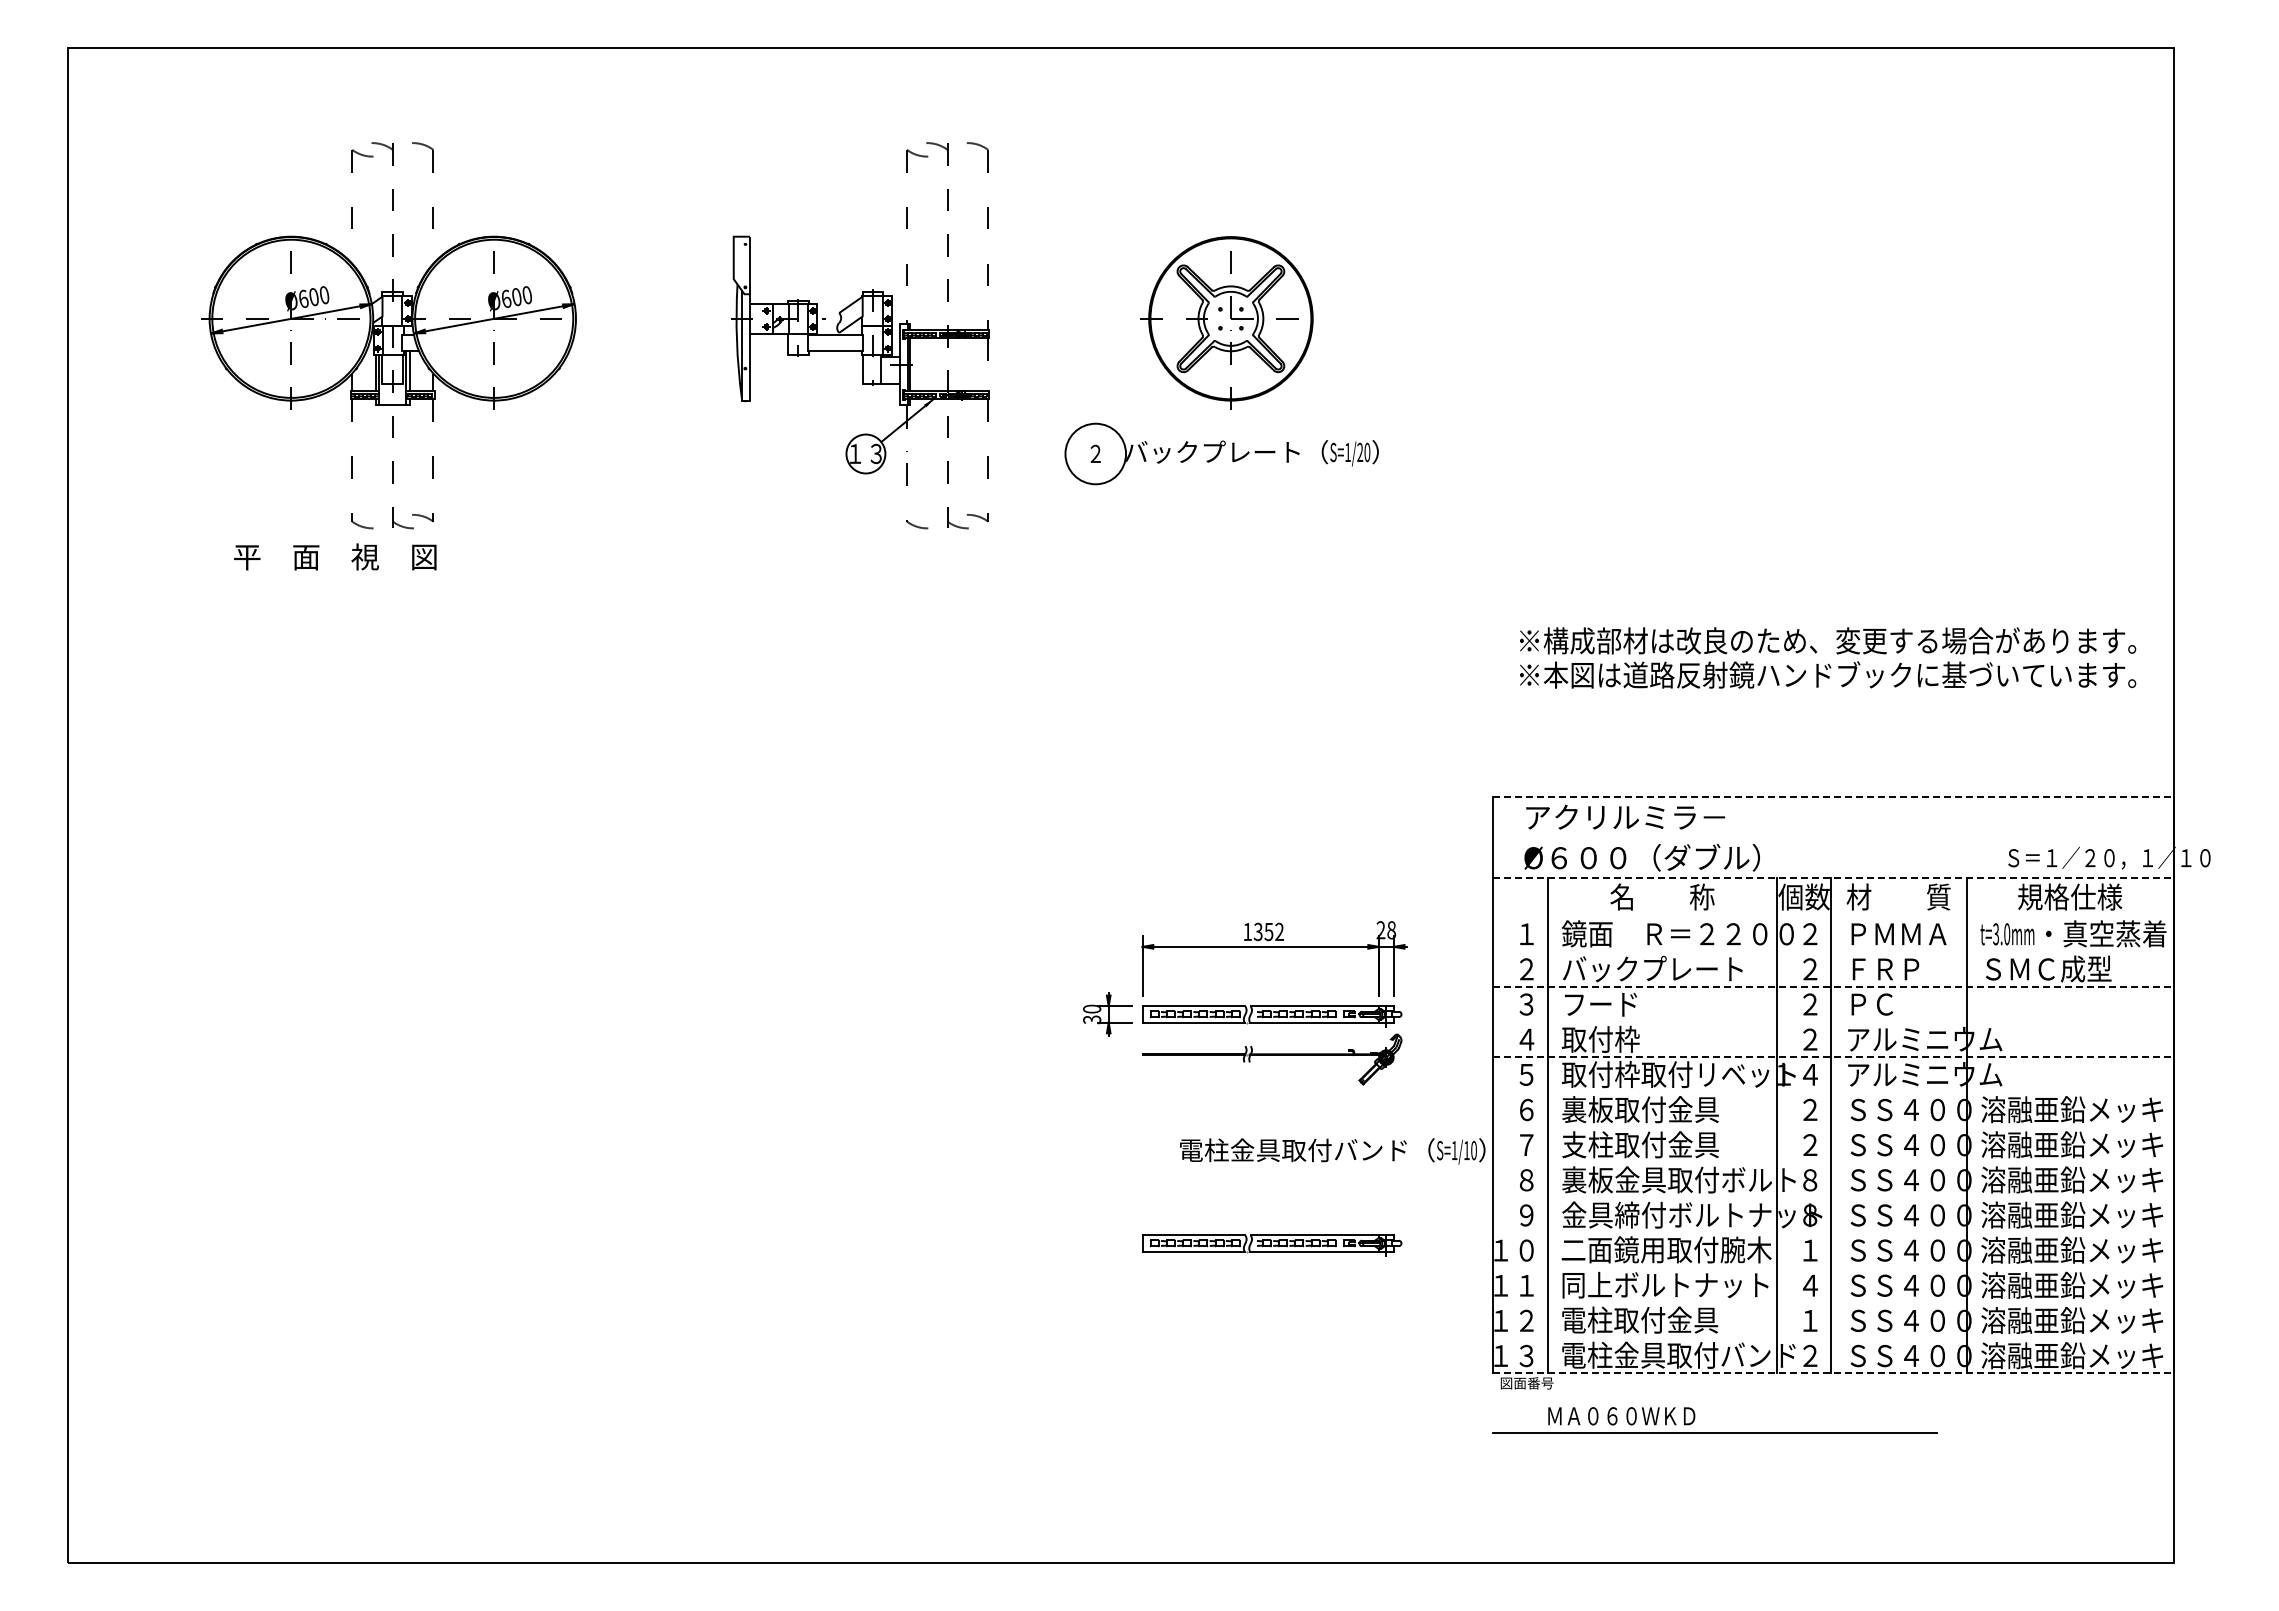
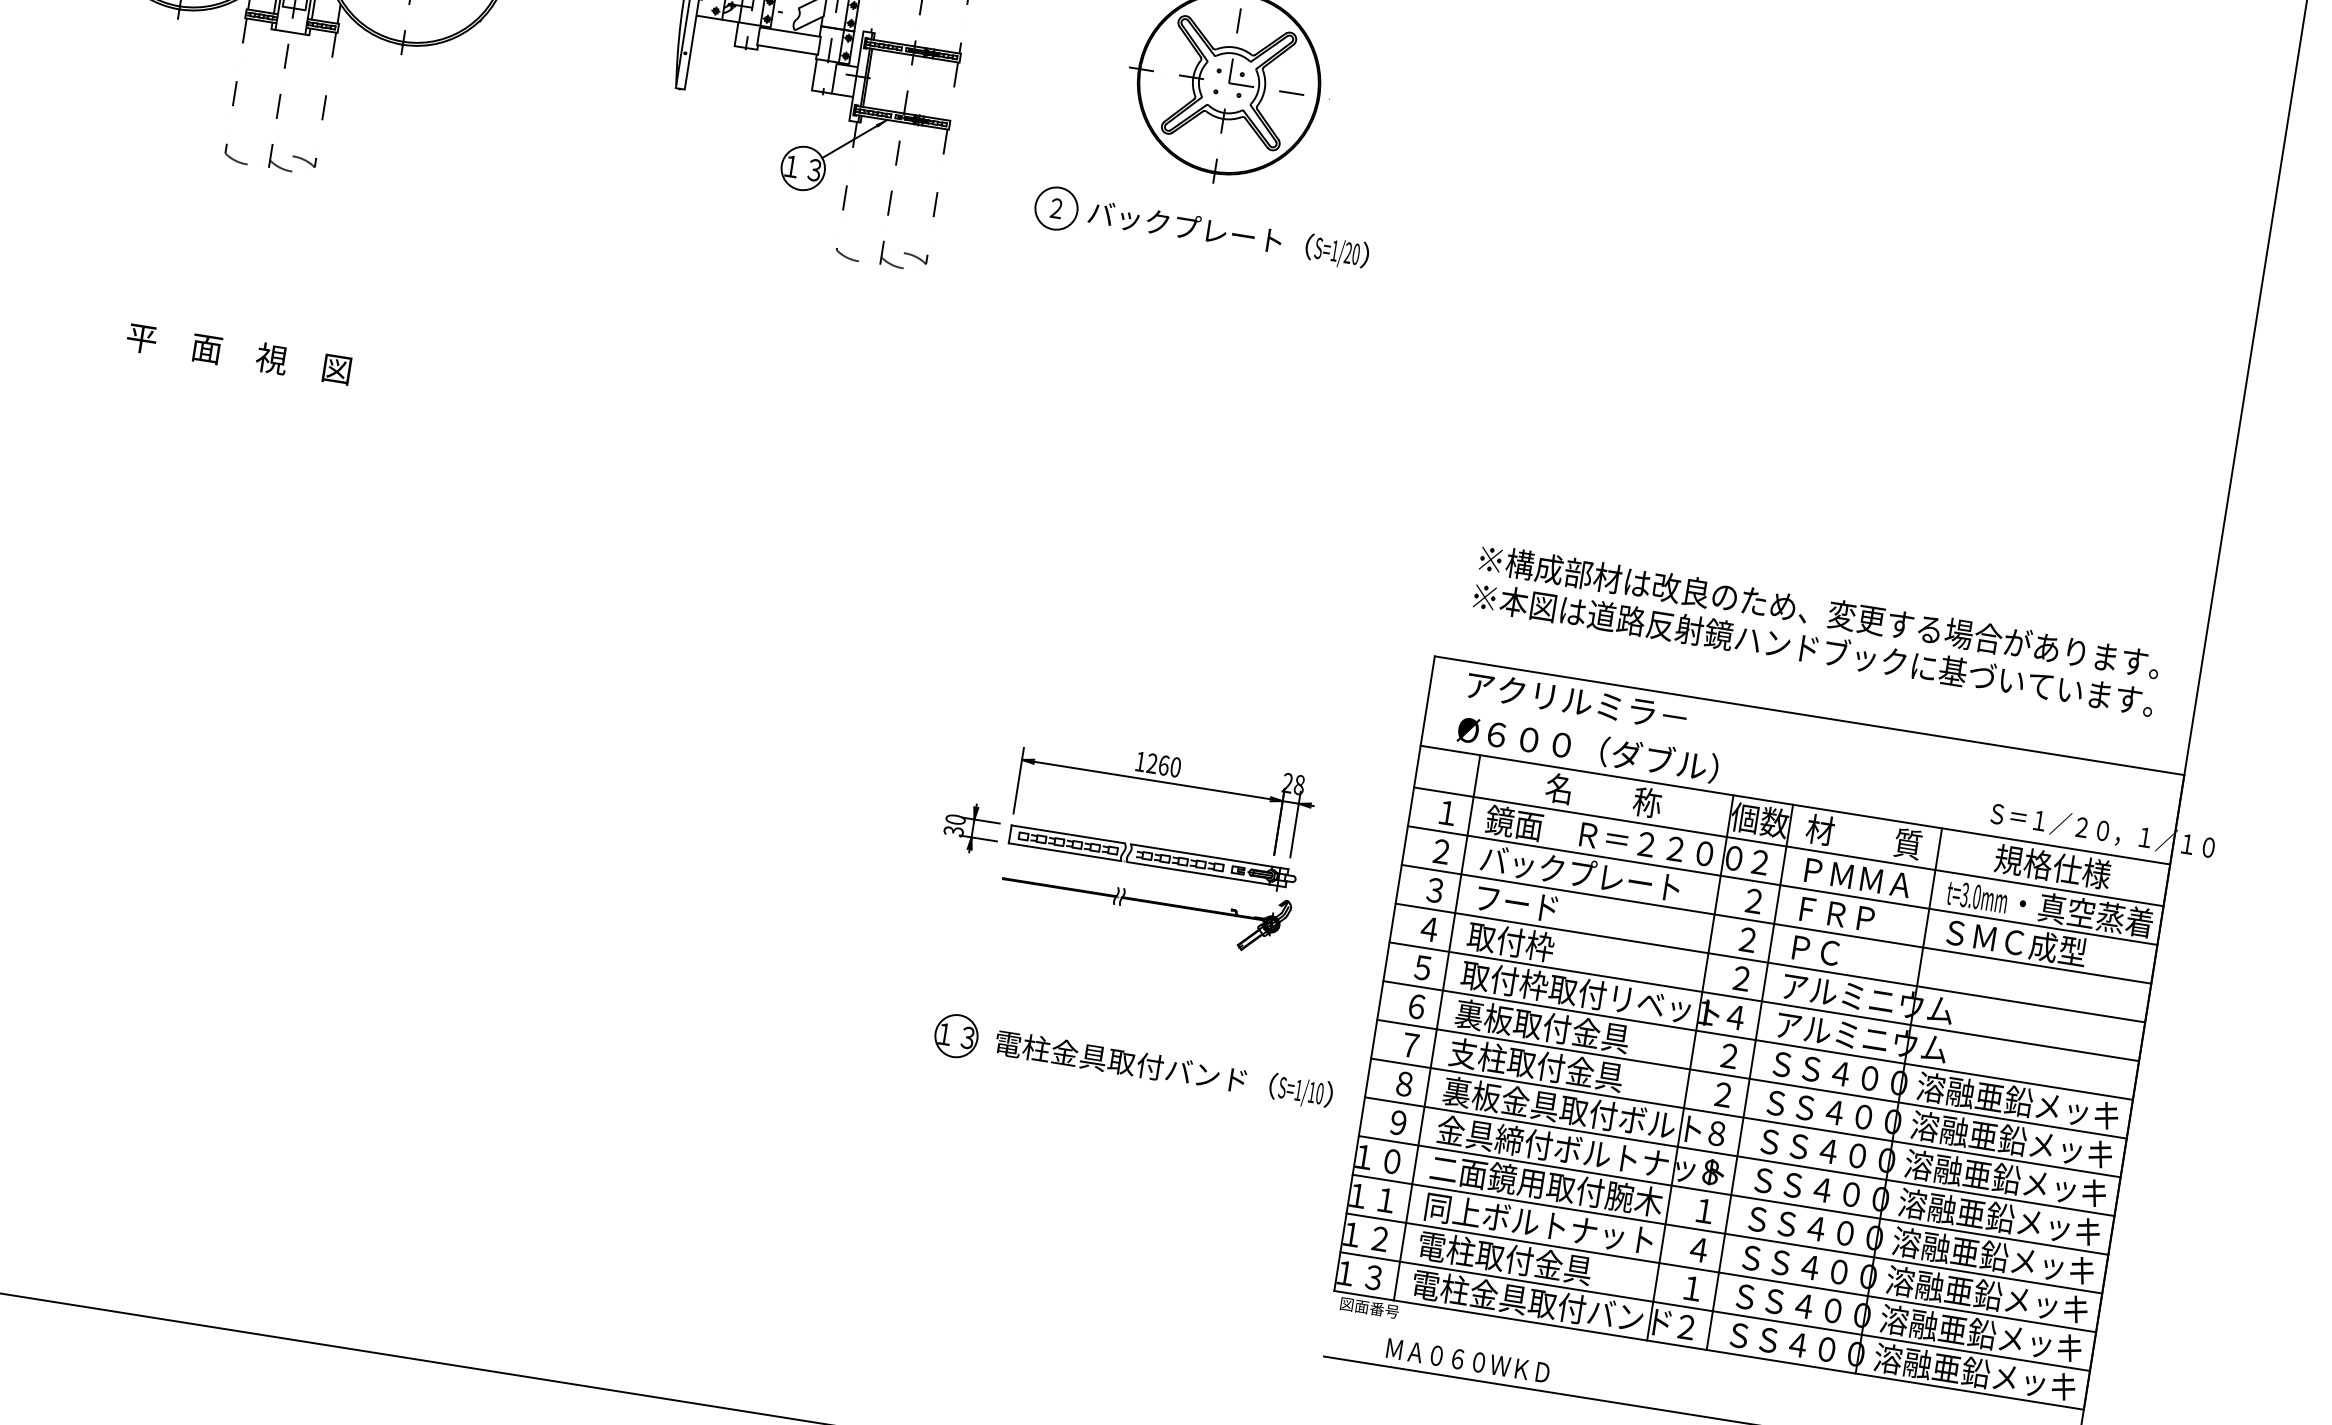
circle: (1095, 453) -> (1056, 207), size x0.62
text: (335, 556) -> (239, 353), moved
text: (1828, 657) -> (1817, 630), moved
line: (1834, 797) -> (1810, 716), dashed -> solid
line: (1834, 878) -> (1796, 805), dashed -> solid
line: (1833, 916) -> (1788, 847), added
text: (1268, 931) -> (1163, 764), 1352 -> 1260
line: (1833, 951) -> (1782, 885), added
line: (1834, 986) -> (1777, 924), dashed -> solid
line: (1833, 1021) -> (1770, 962), added
line: (1834, 1056) -> (1765, 1001), dashed -> solid
line: (1833, 1092) -> (1758, 1040), added
line: (1833, 1127) -> (1751, 1079), added
text: (1332, 1151) -> (1163, 1069), moved
line: (1833, 1162) -> (1745, 1118), added
line: (1833, 1197) -> (1739, 1156), added
part: (1123, 1200) -> (956, 1036), added
line: (1833, 1232) -> (1733, 1195), added
part: (1272, 1245) -> (1113, 1111), removed
line: (1833, 1267) -> (1727, 1233), added
line: (1833, 1302) -> (1721, 1272), added
line: (1833, 1338) -> (1715, 1312), added
line: (1834, 1373) -> (1710, 1350), dashed -> solid

